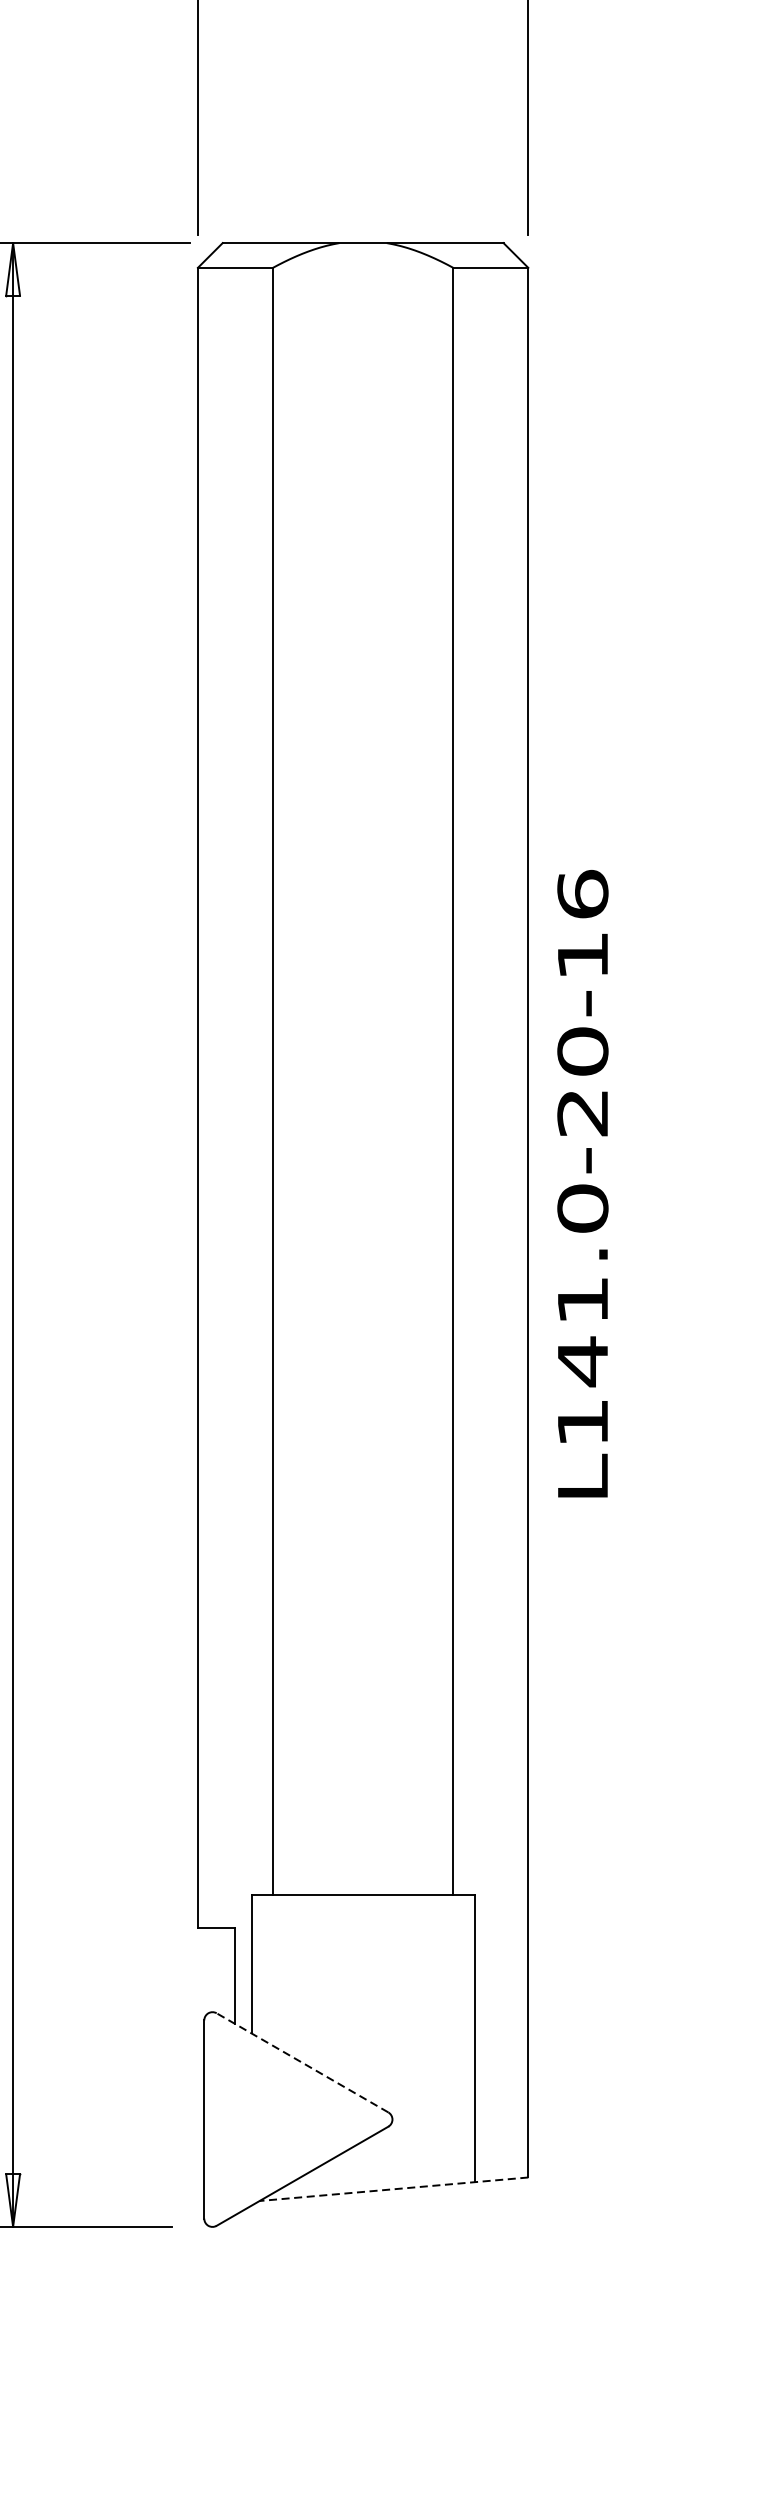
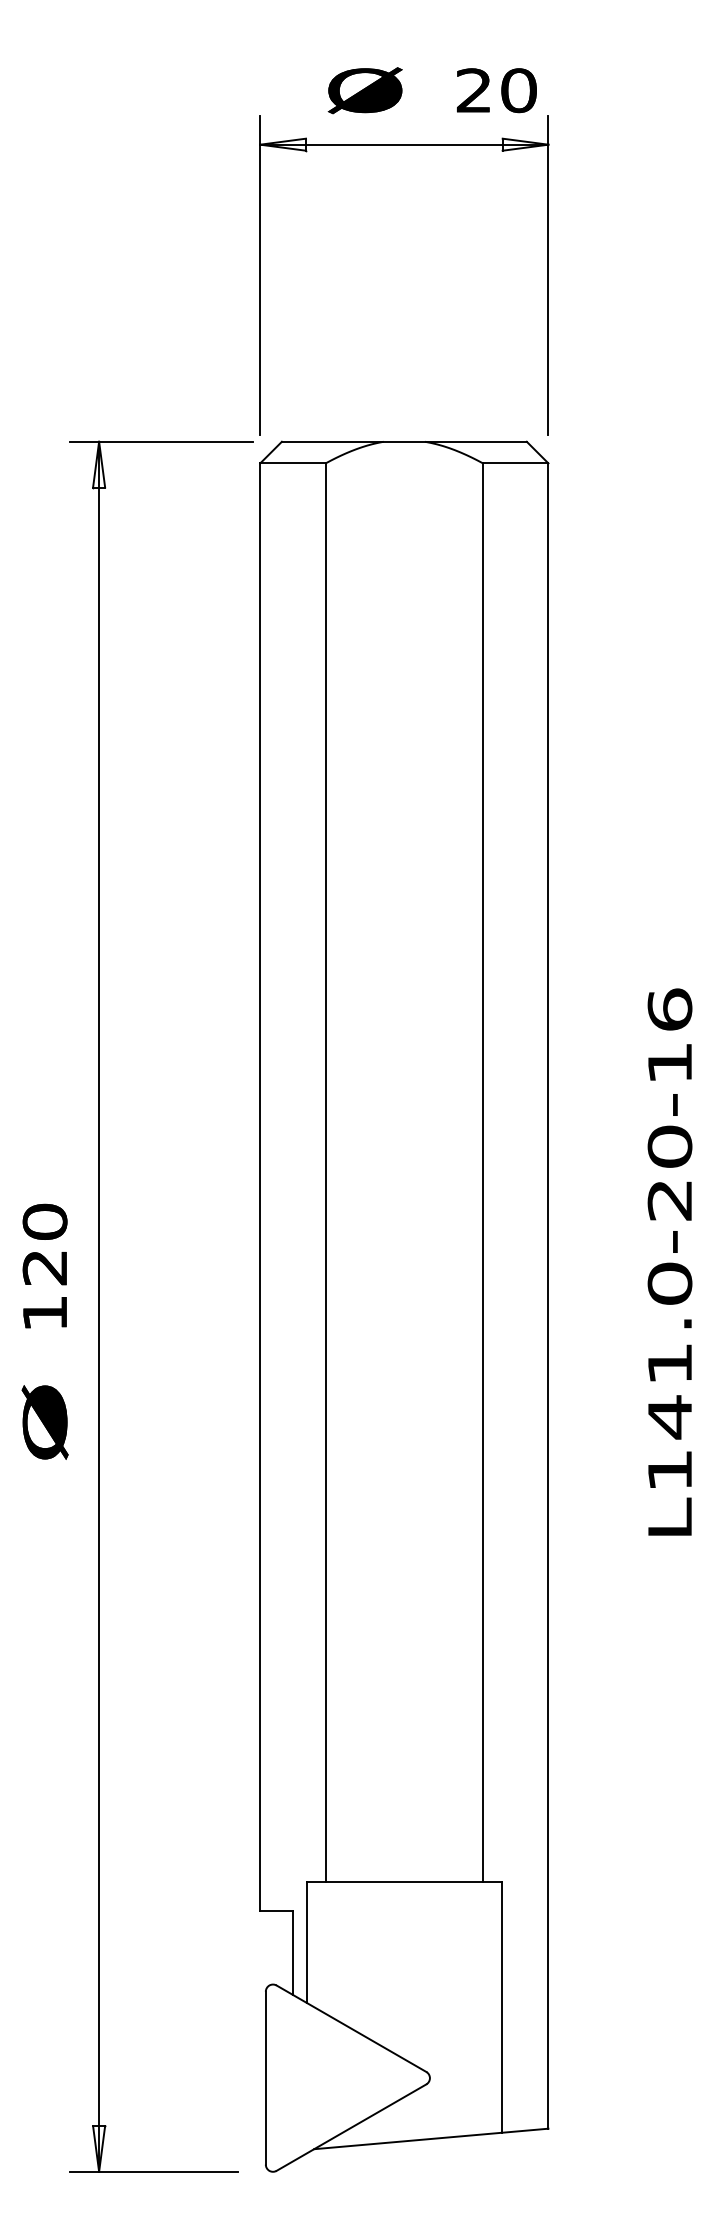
text: (582, 1183) -> (669, 1261), moved
line: (302, 2062) -> (351, 2028), dashed -> solid
line: (394, 2188) -> (431, 2138), dashed -> solid

